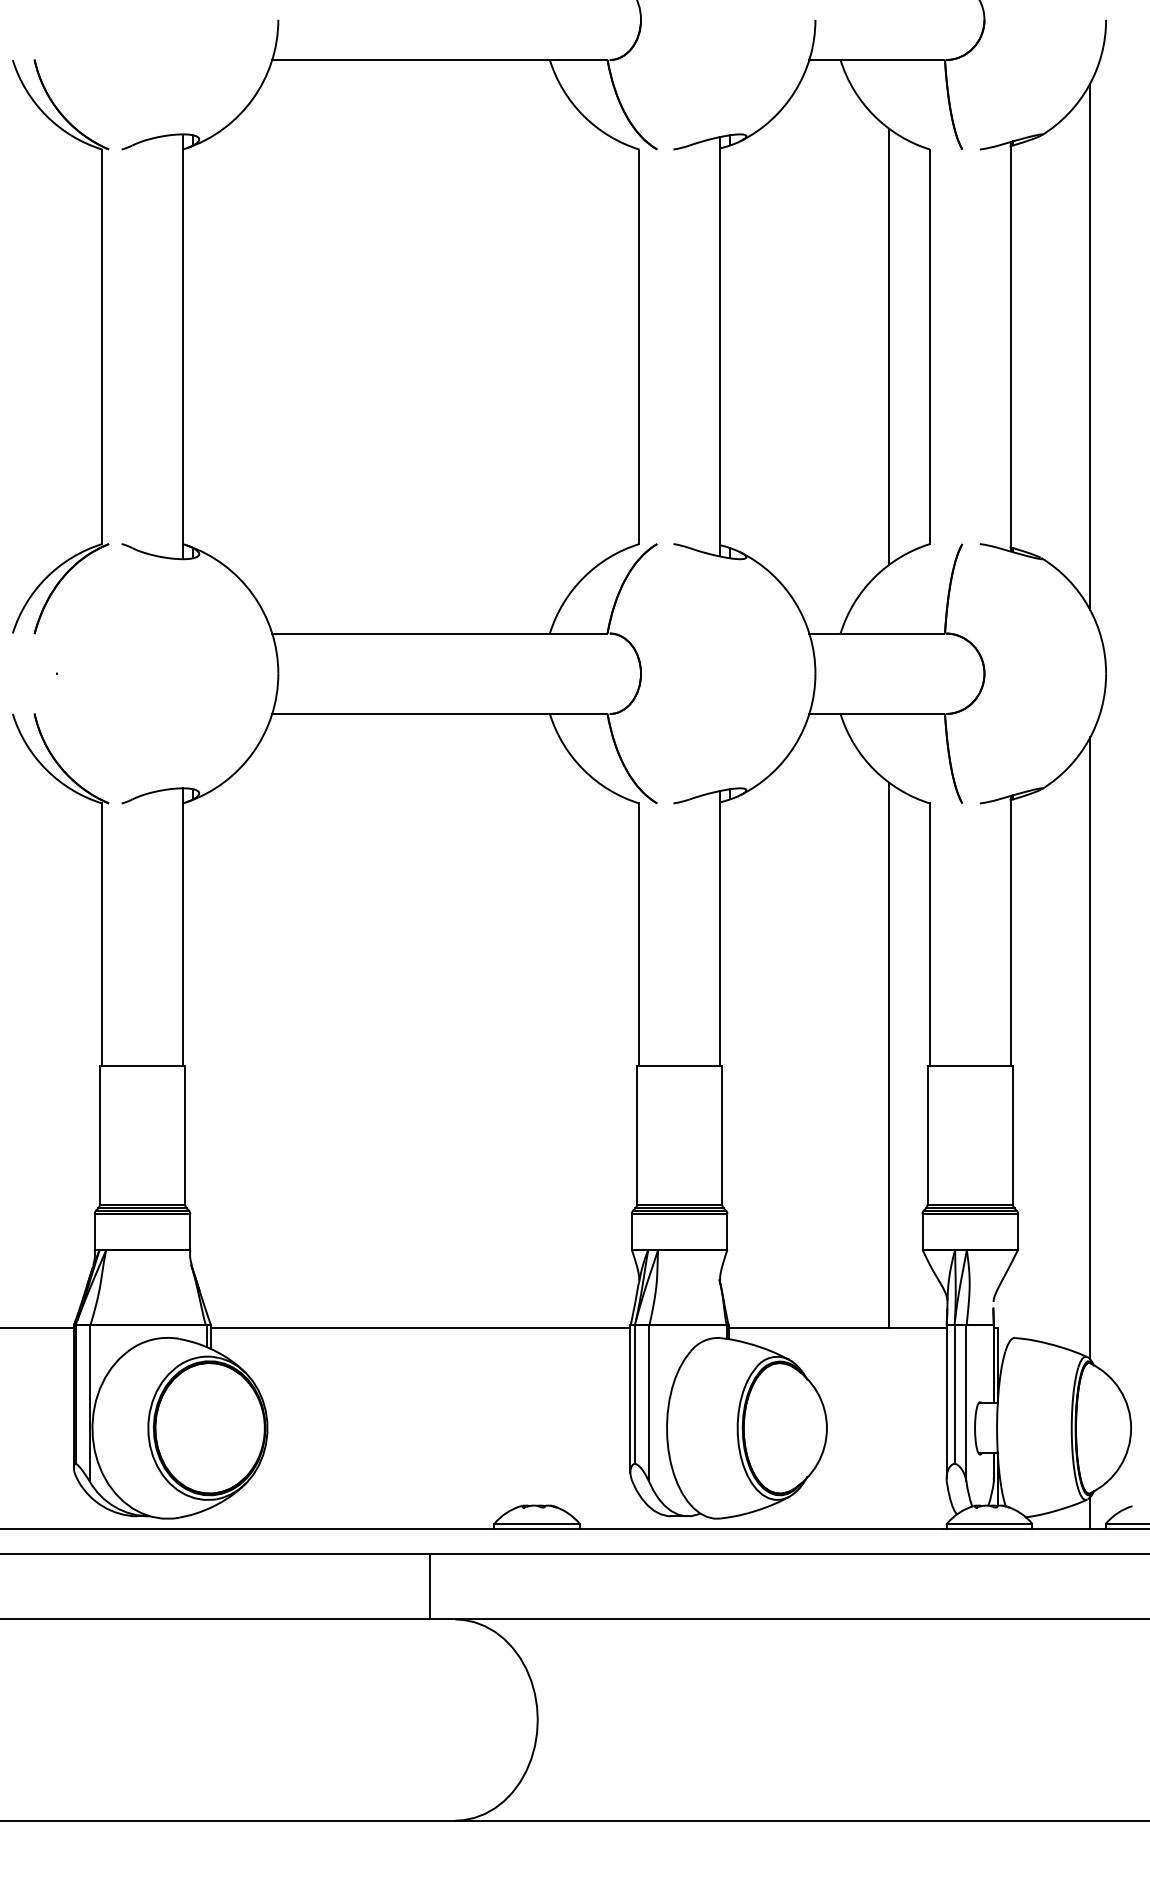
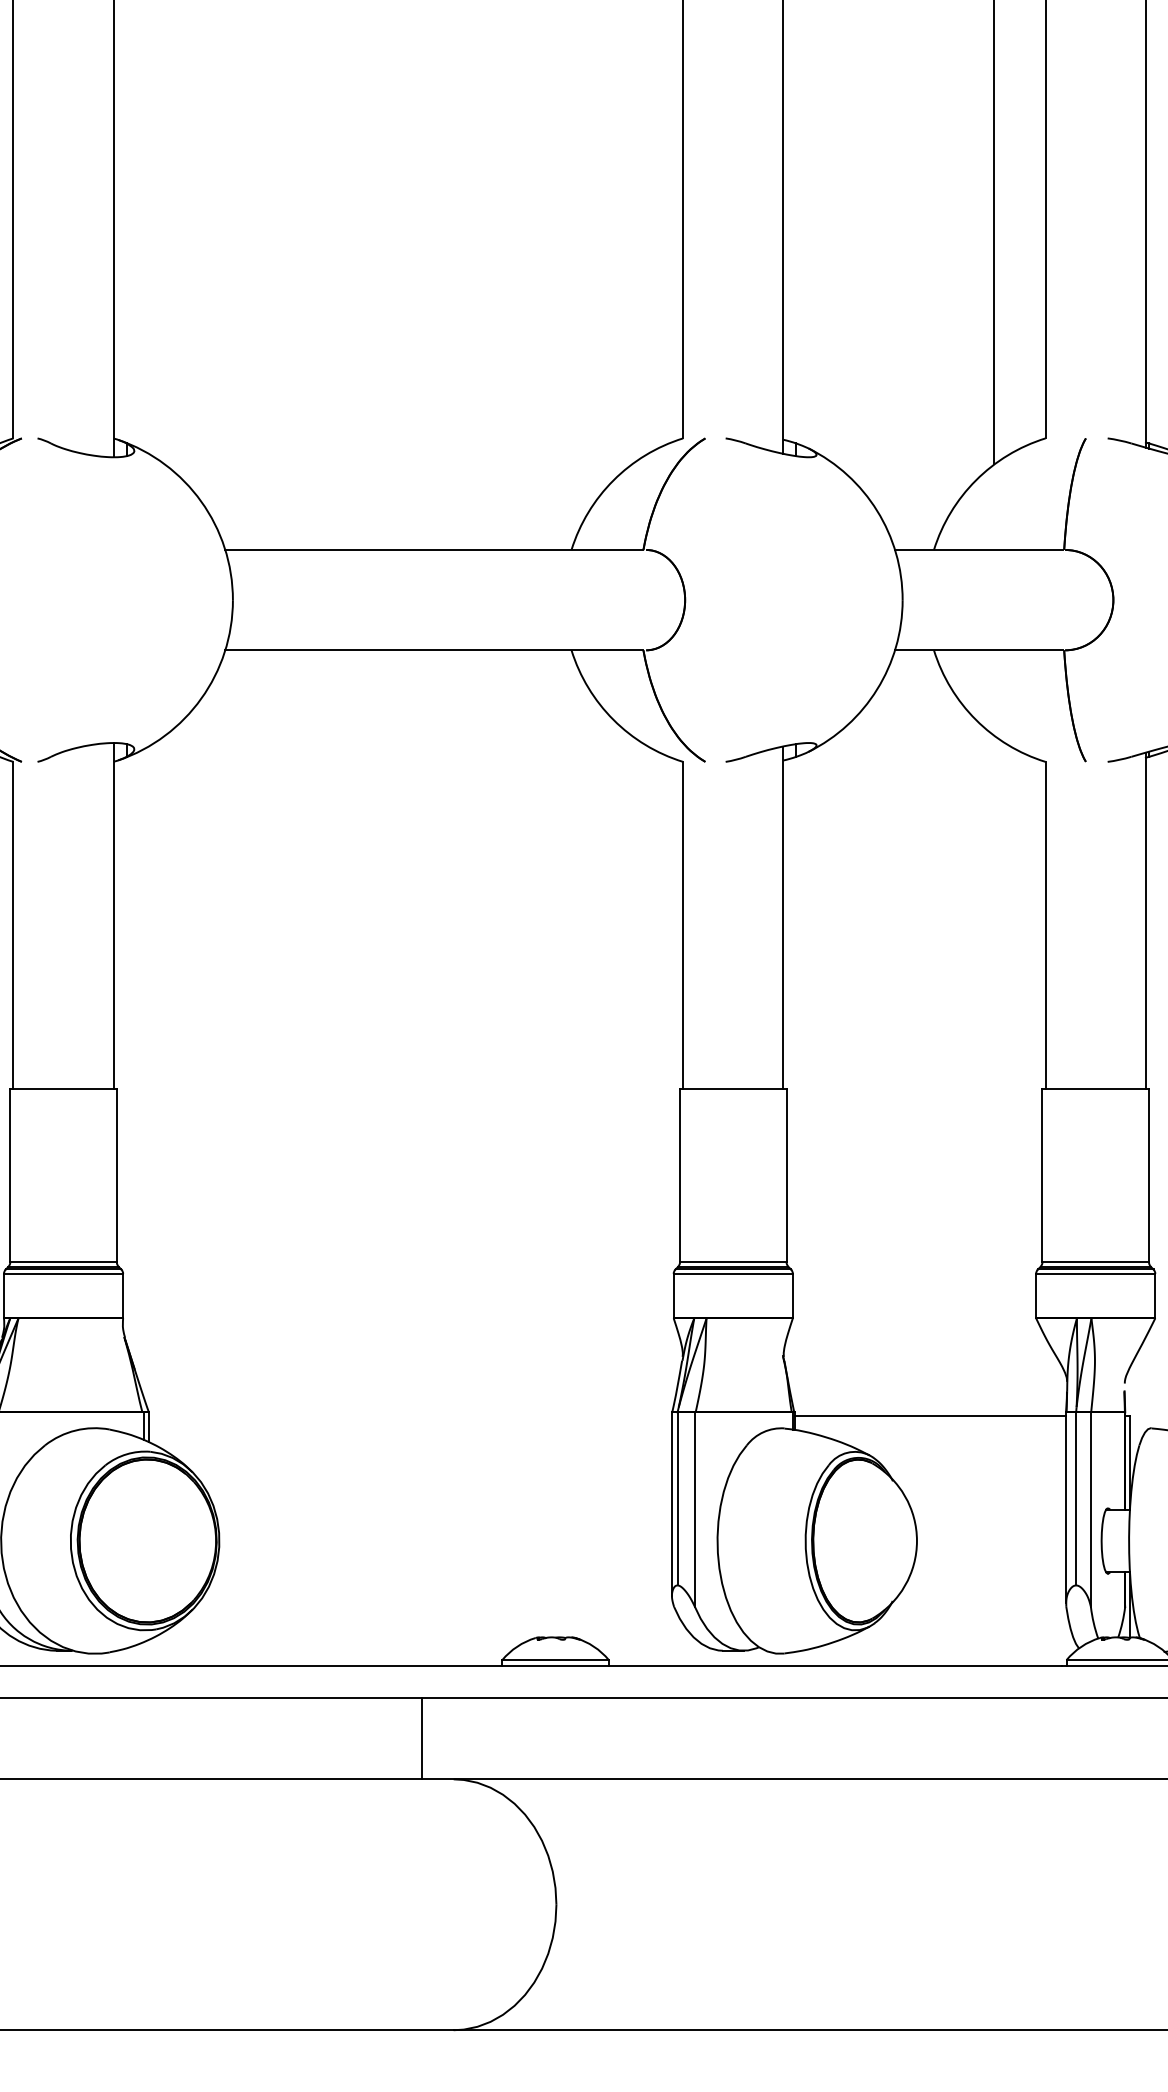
line: (889, 1054) -> (994, 1074), removed
line: (420, 1327) -> (410, 1415), removed

